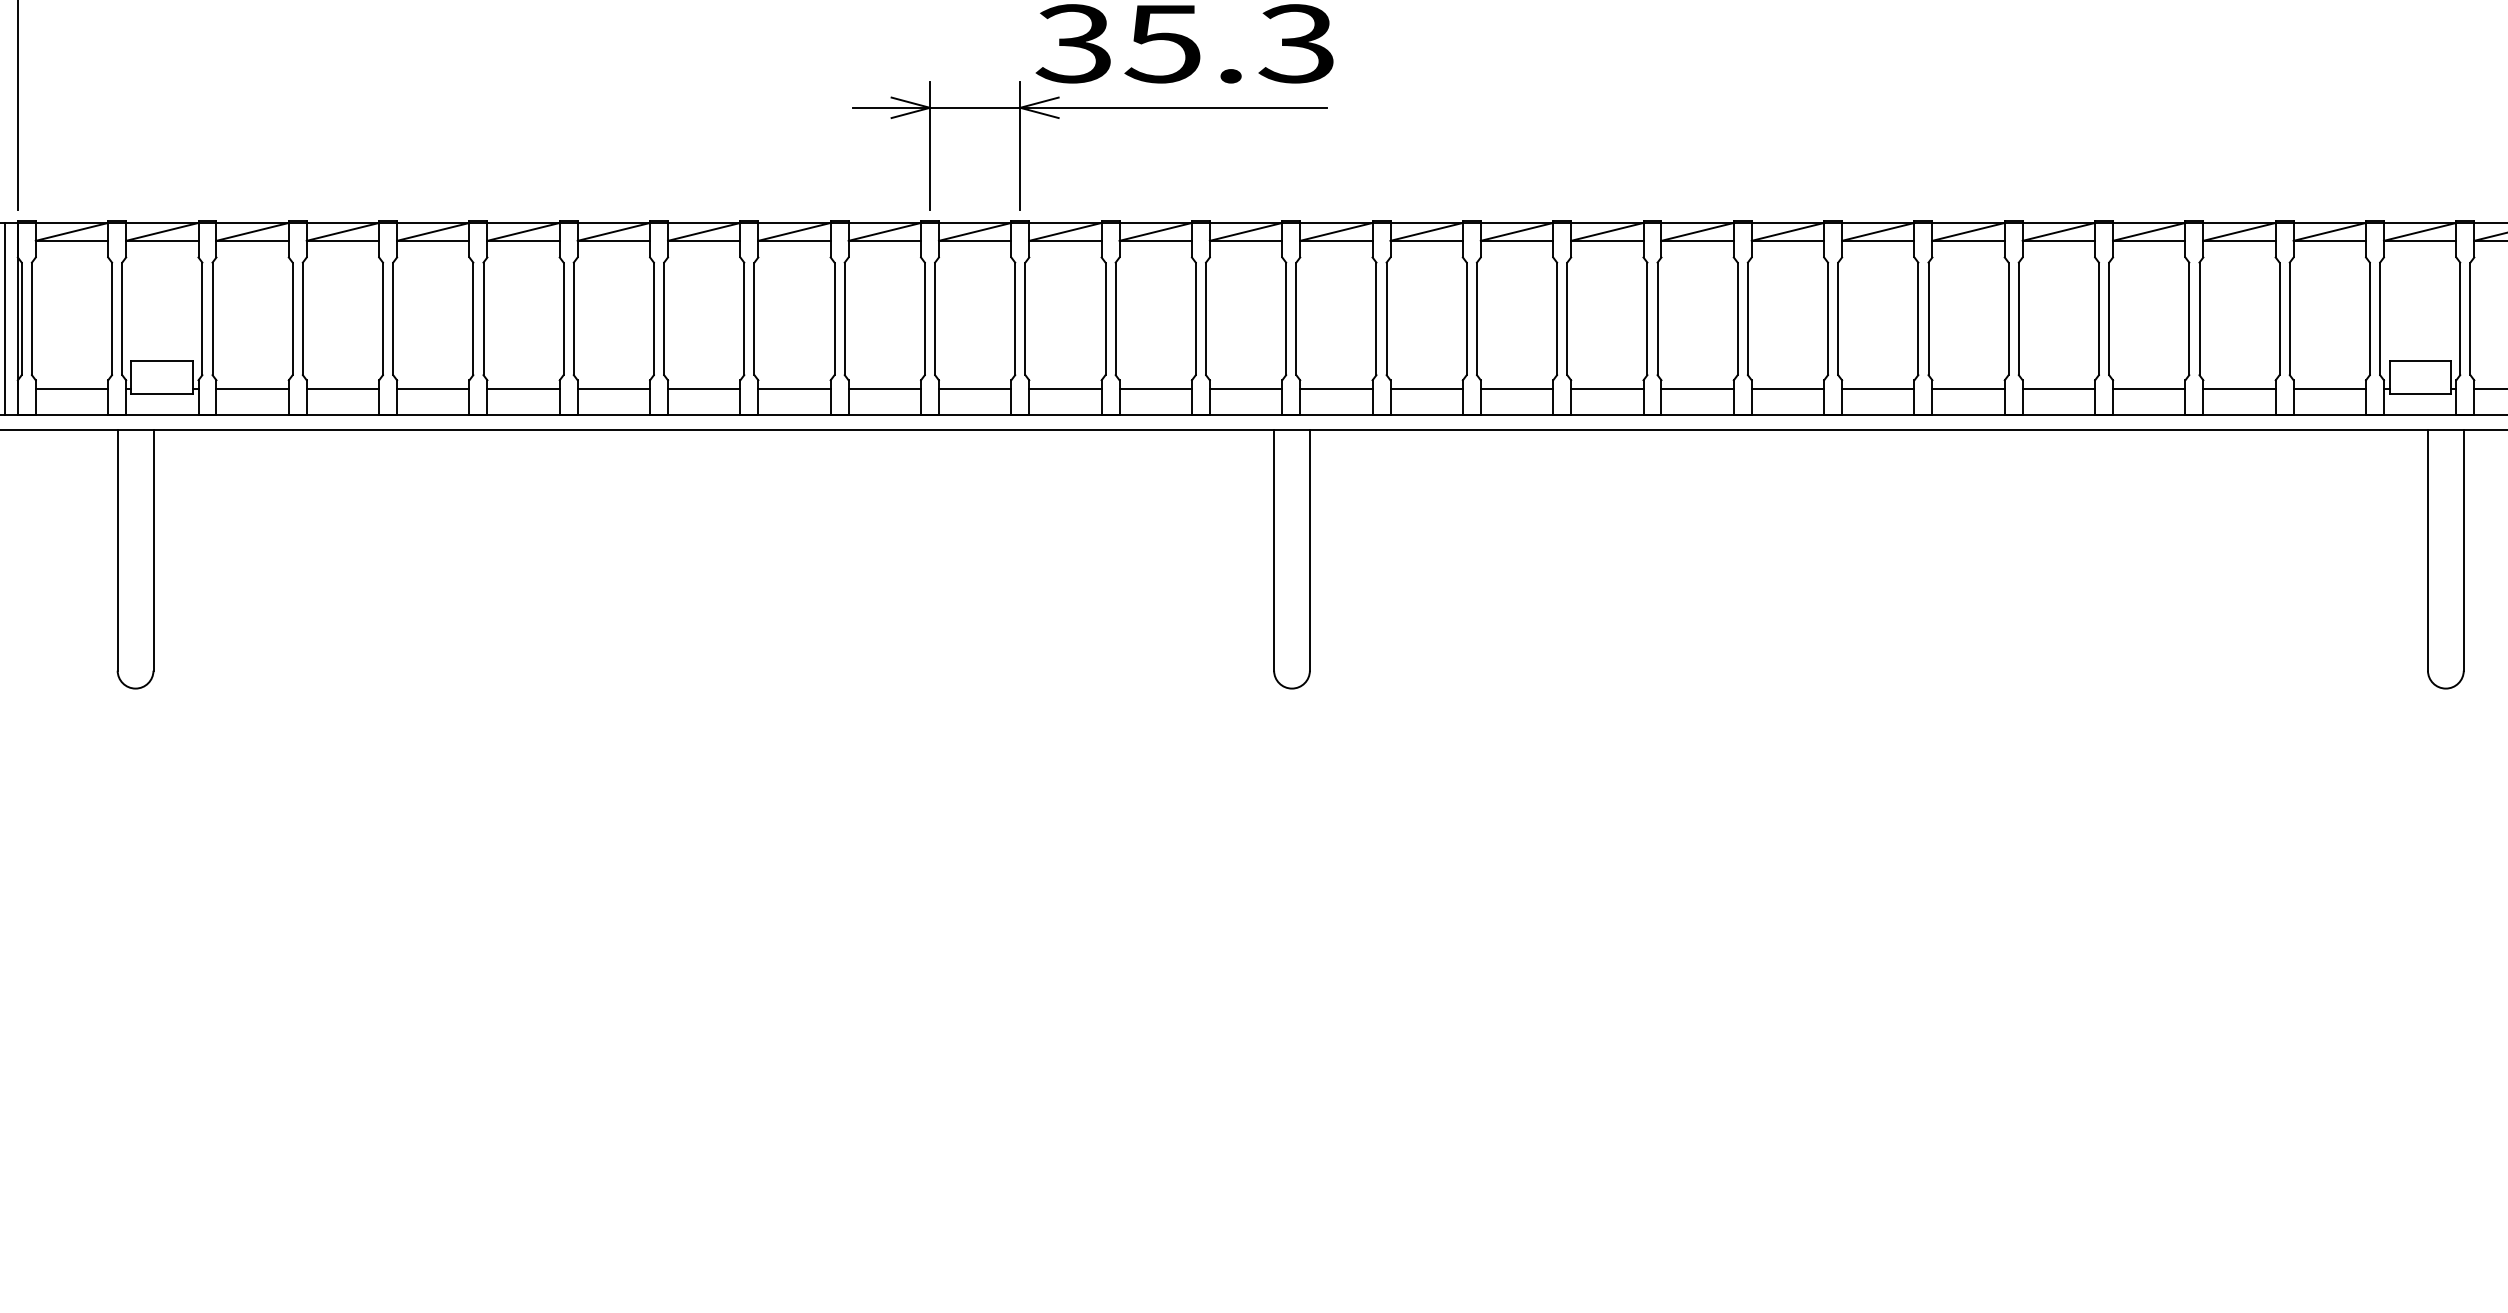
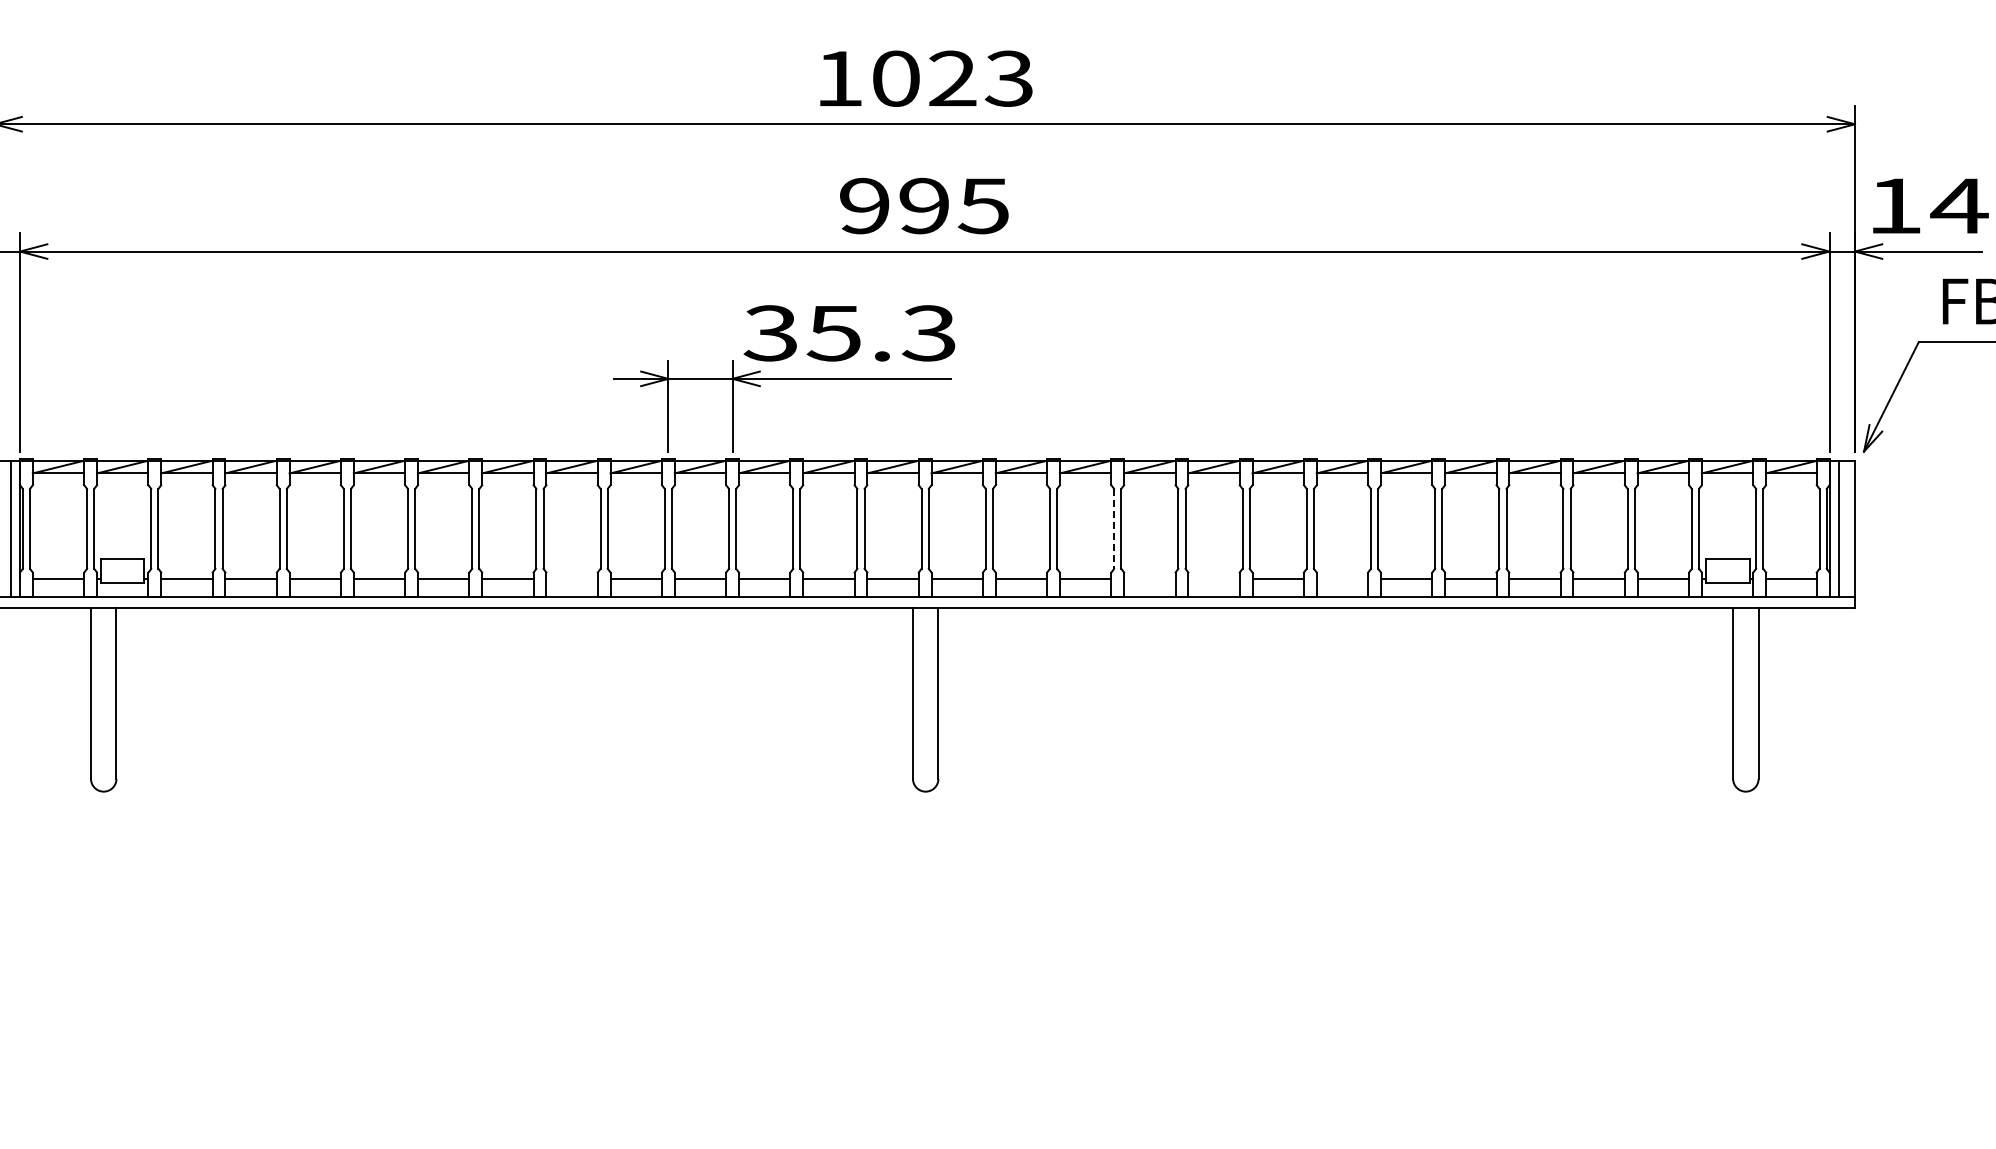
line: (1557, 319) -> (1114, 529), solid -> dashed
line: (793, 388) -> (571, 578), removed
line: (1606, 388) -> (1149, 578), removed
line: (1696, 388) -> (1213, 578), removed
line: (1878, 388) -> (1342, 578), removed

